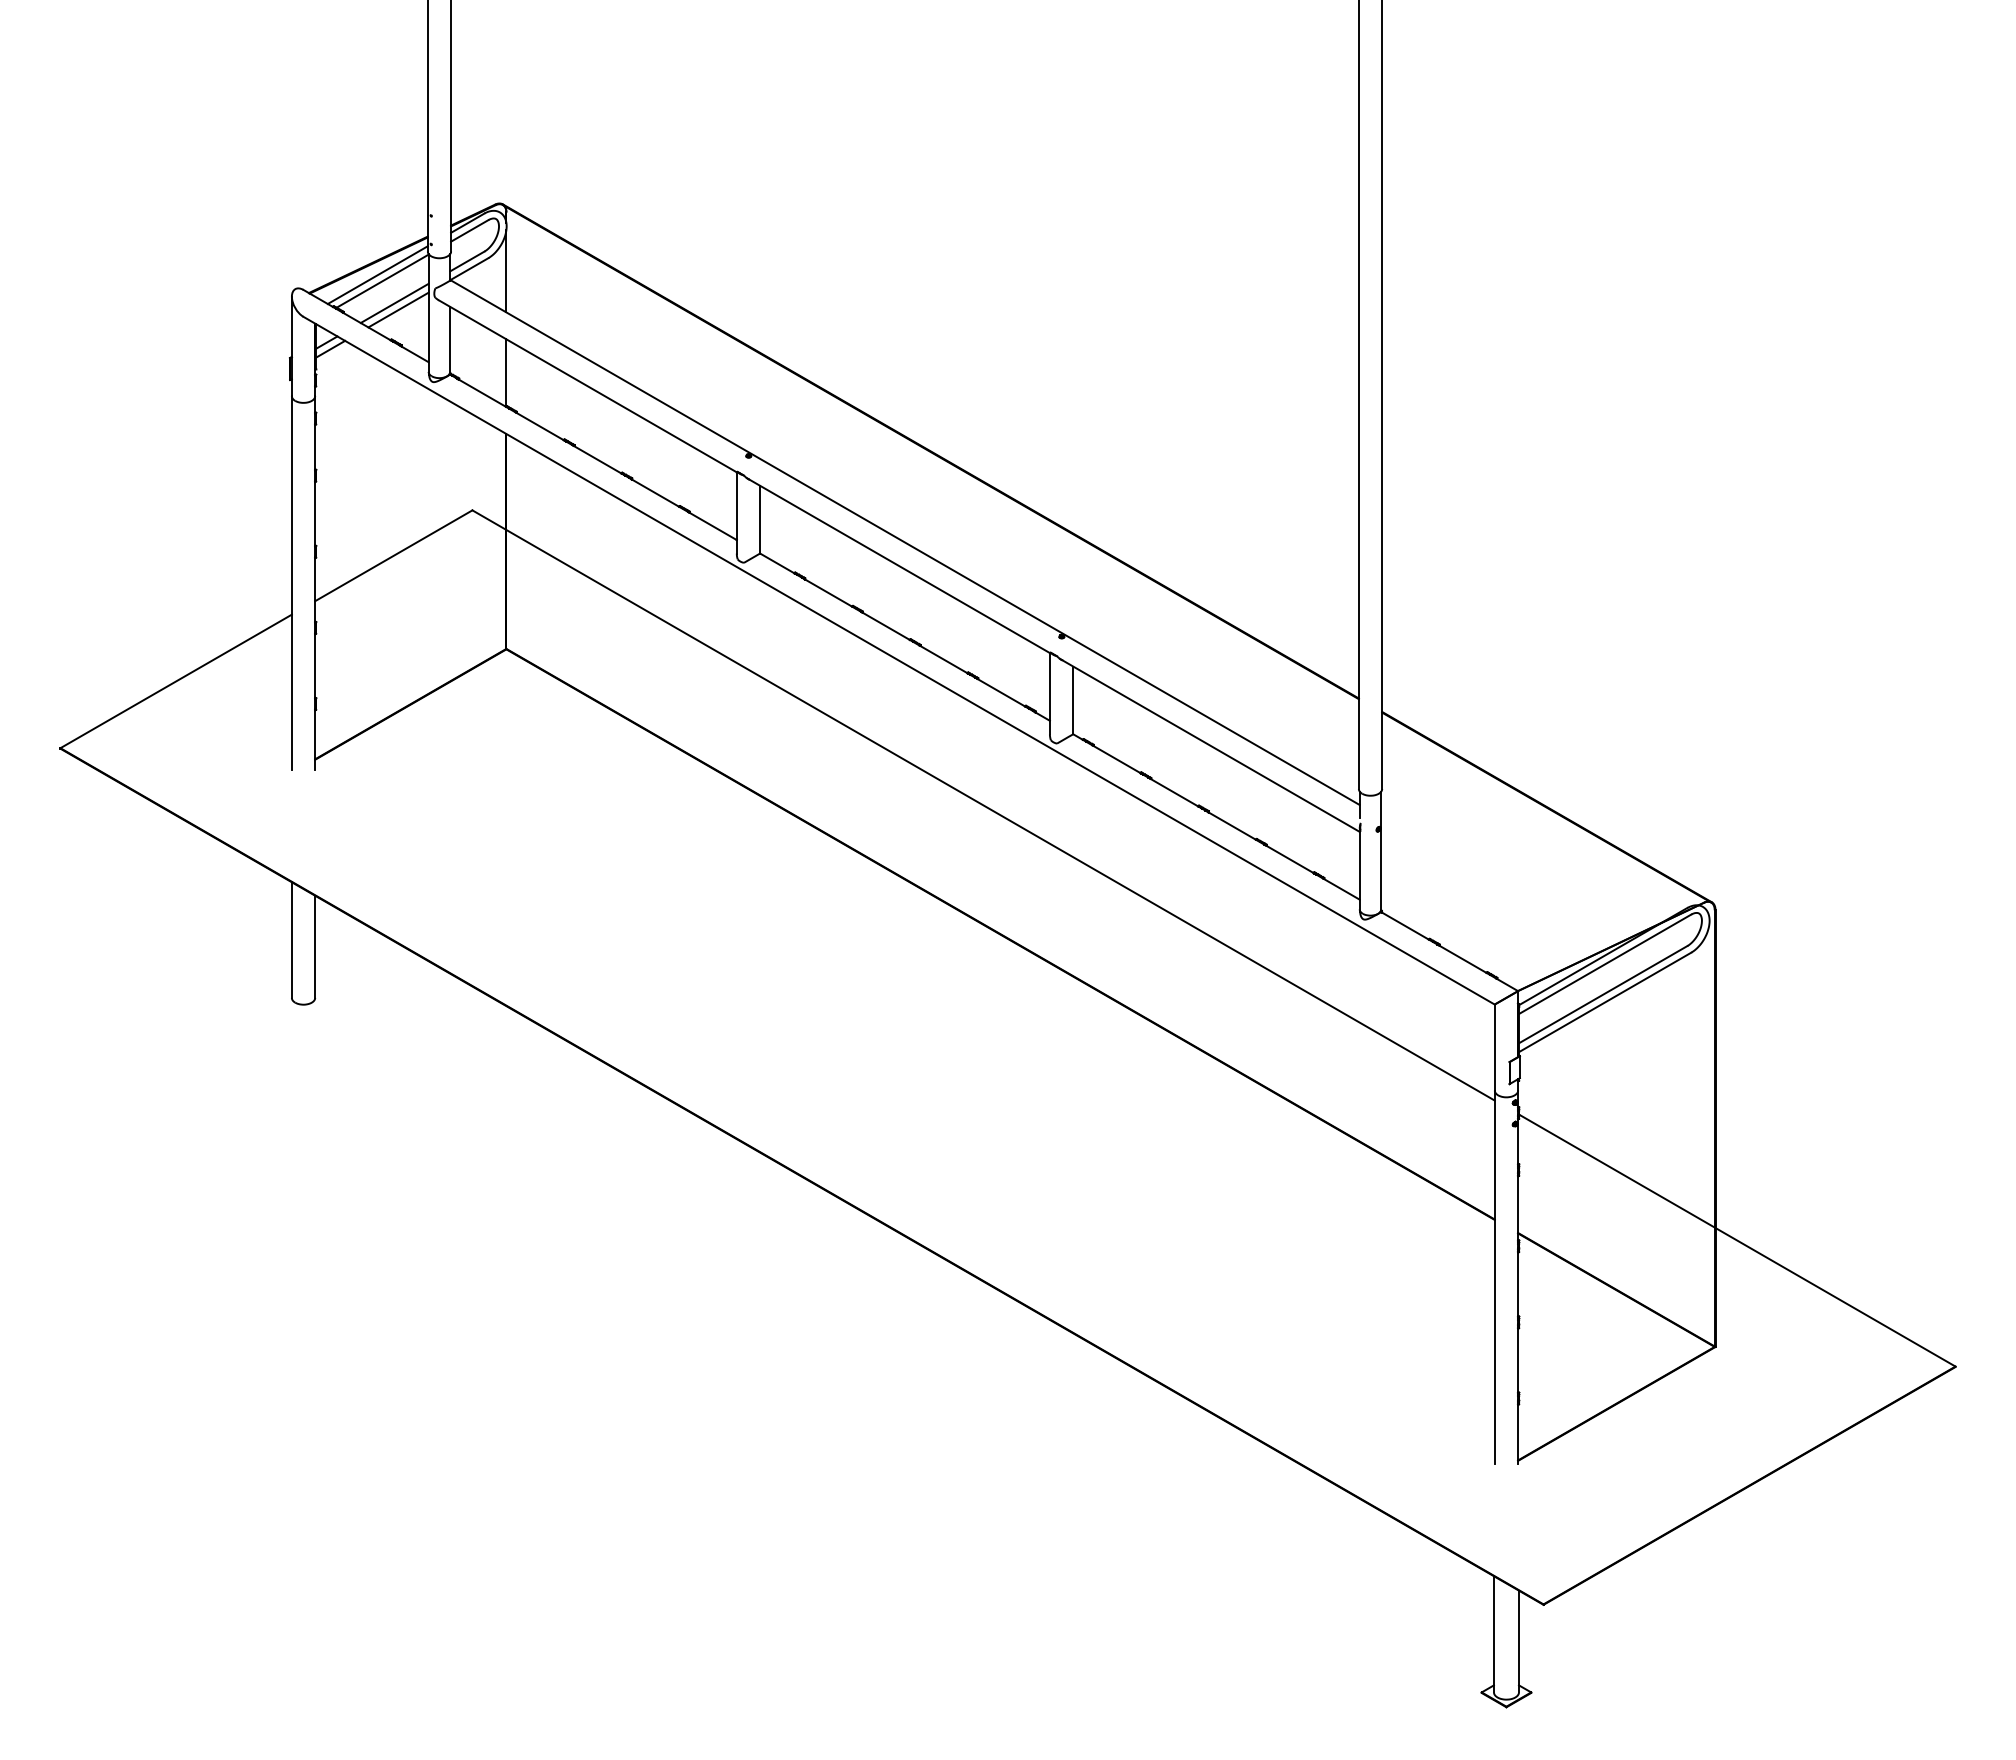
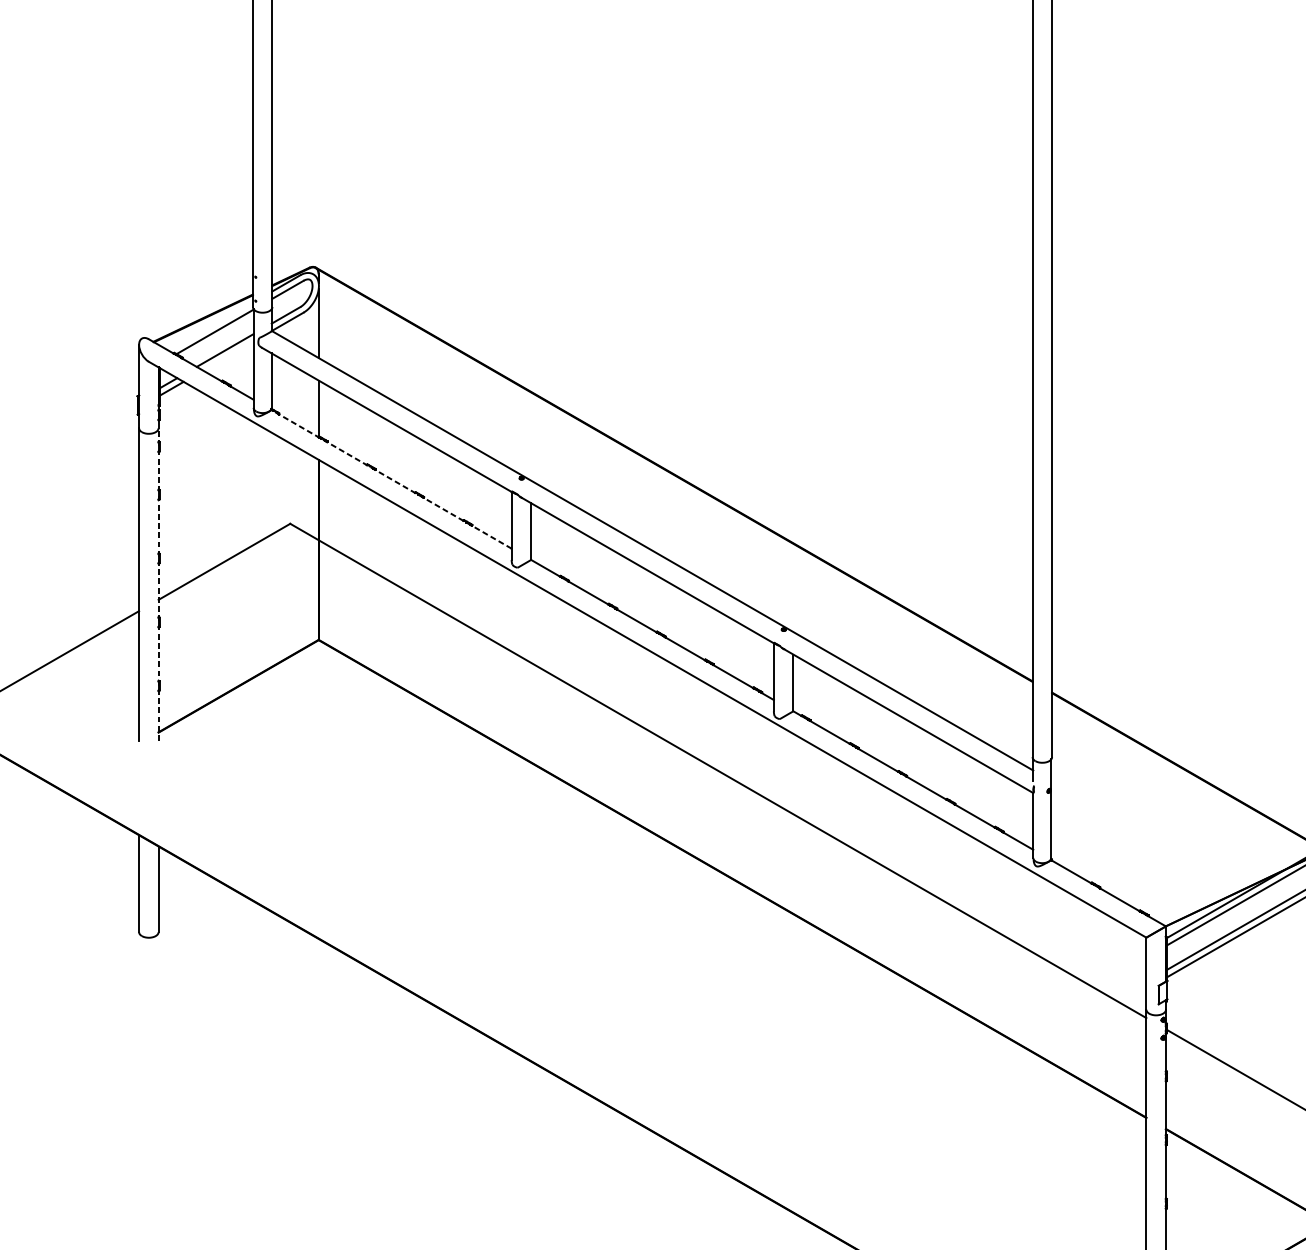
line: (377, 275) -> (210, 327), removed
line: (398, 309) -> (228, 355), removed
line: (593, 457) -> (391, 479), solid -> dashed
line: (315, 582) -> (158, 584), solid -> dashed

